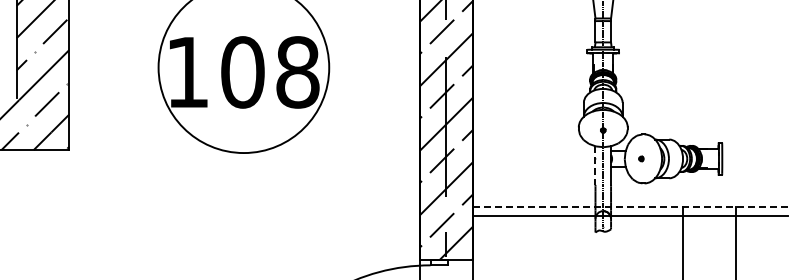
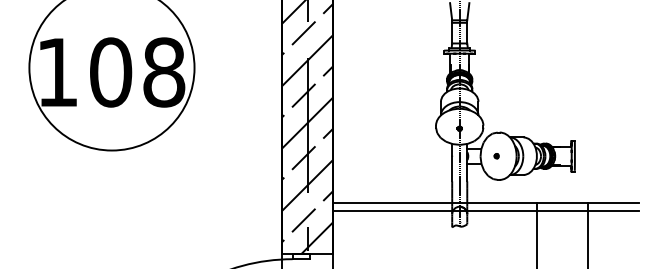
line: (595, 166) -> (452, 163), dashed -> solid
line: (630, 207) -> (486, 203), dashed -> solid

